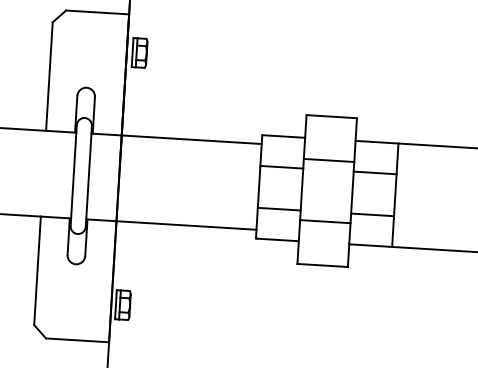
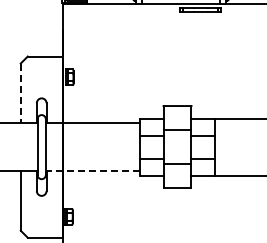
line: (48, 76) -> (20, 93), solid -> dashed
line: (170, 223) -> (92, 170), solid -> dashed

